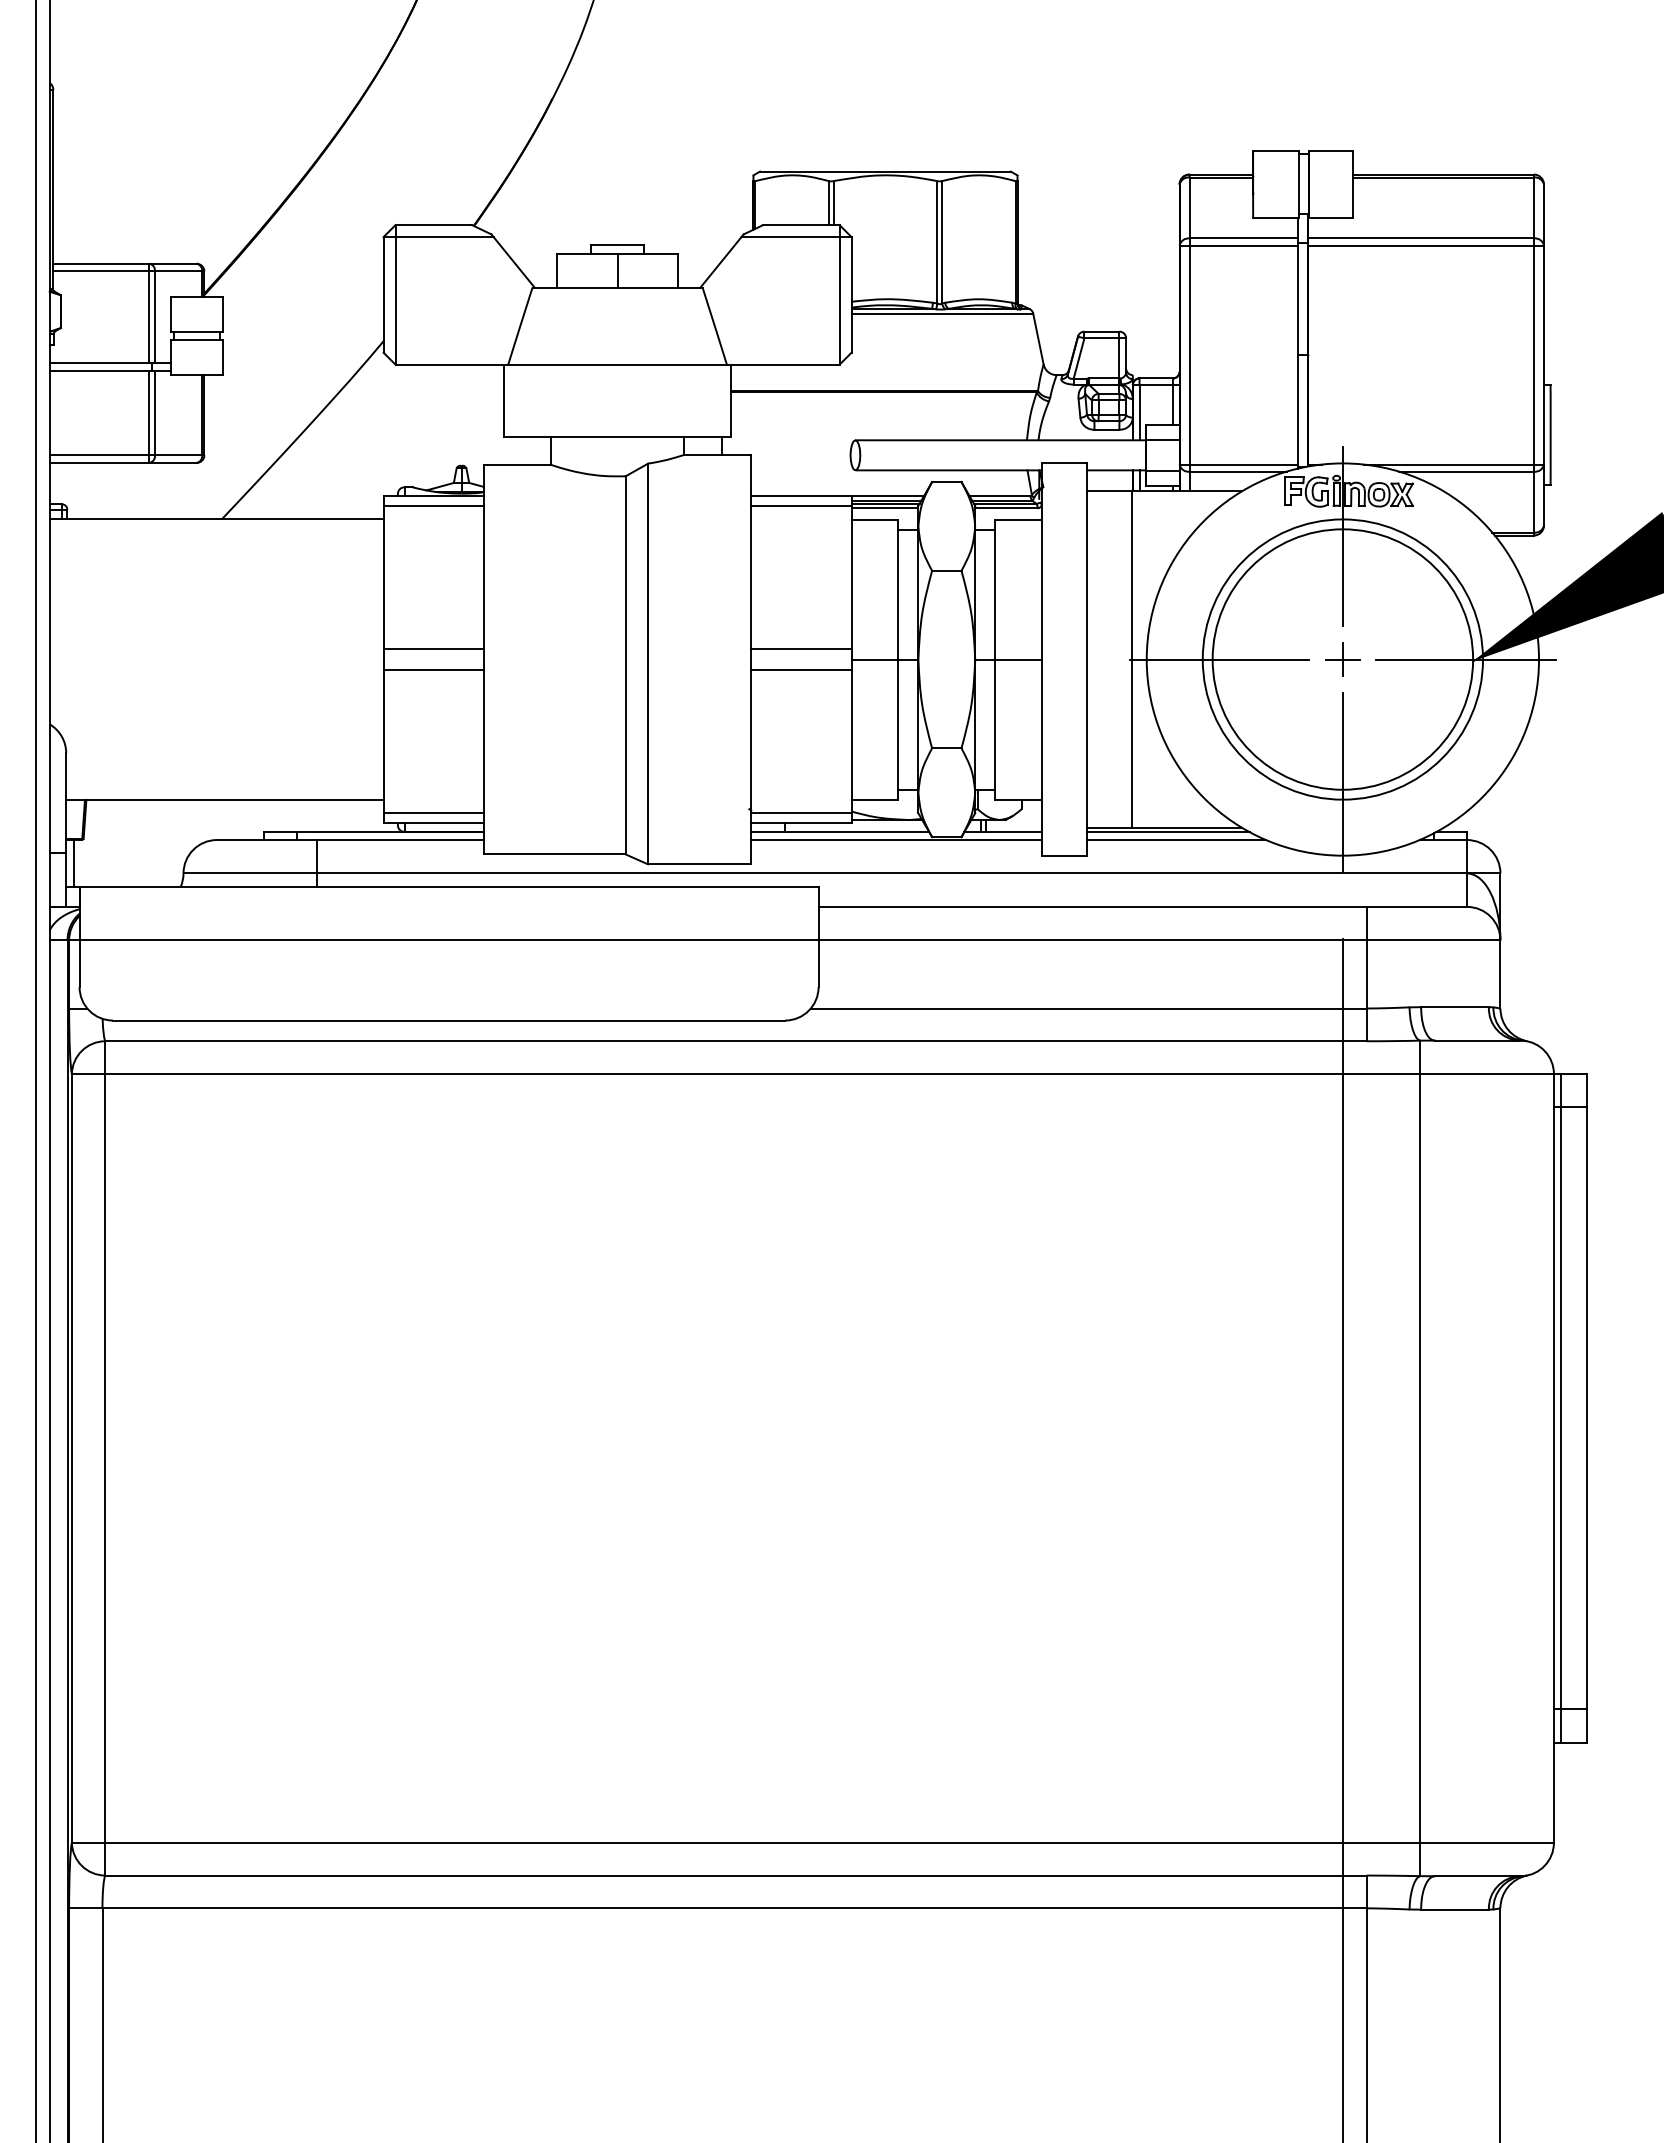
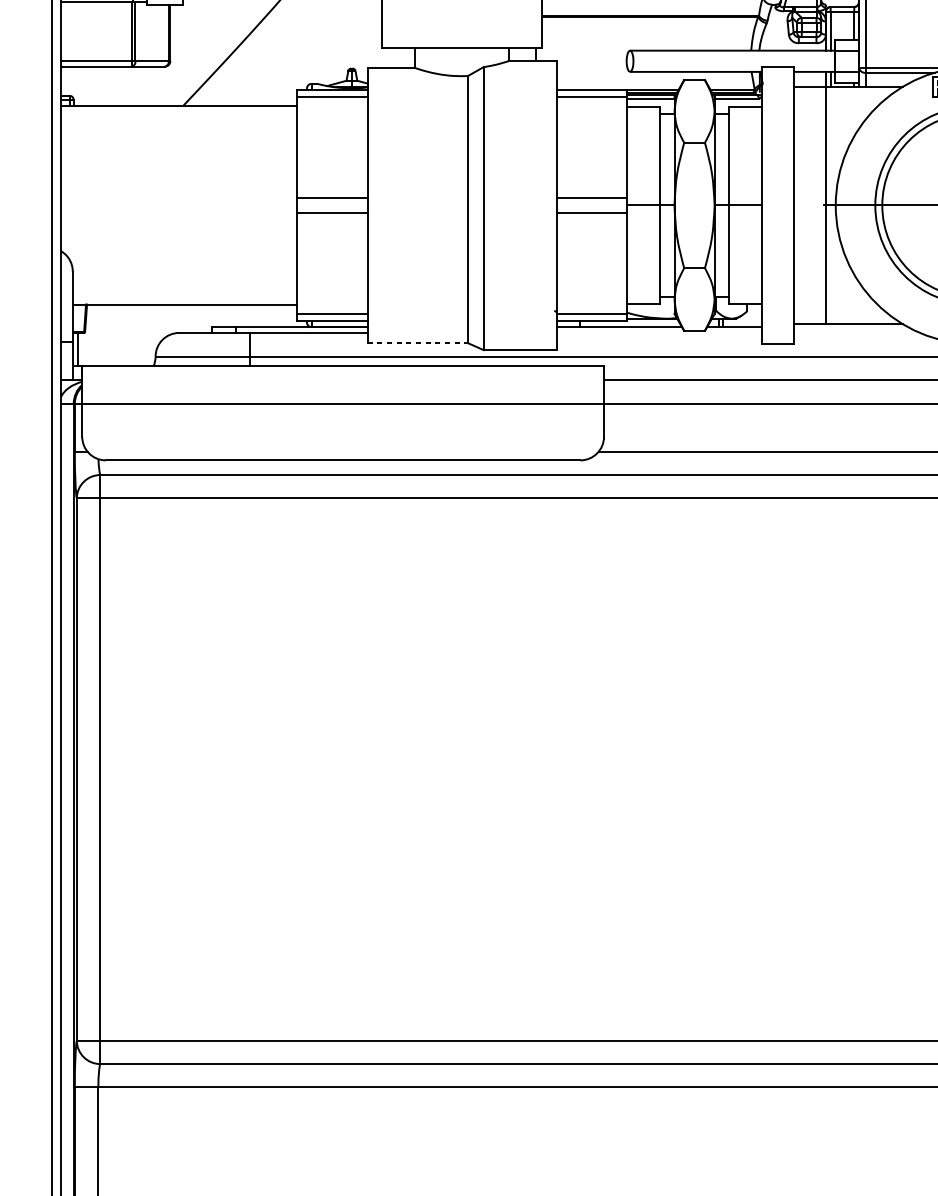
line: (1168, 832) -> (851, 327), removed
line: (896, 840) -> (659, 333), removed
line: (1176, 840) -> (856, 333), removed
line: (554, 854) -> (417, 343), solid -> dashed

